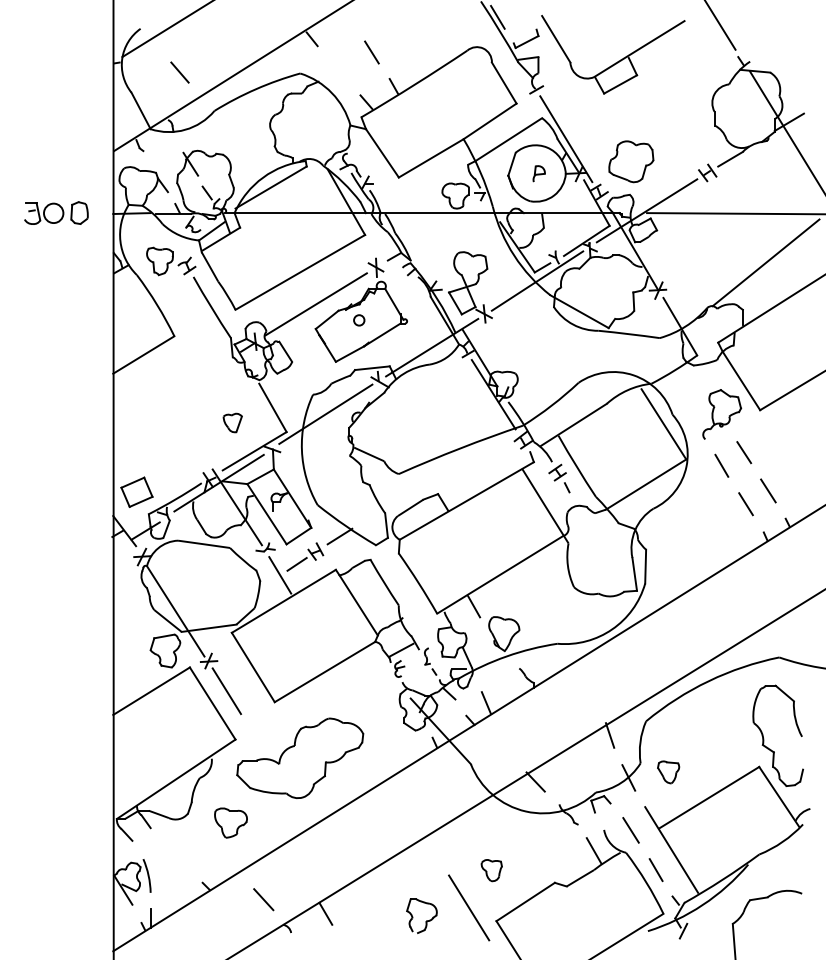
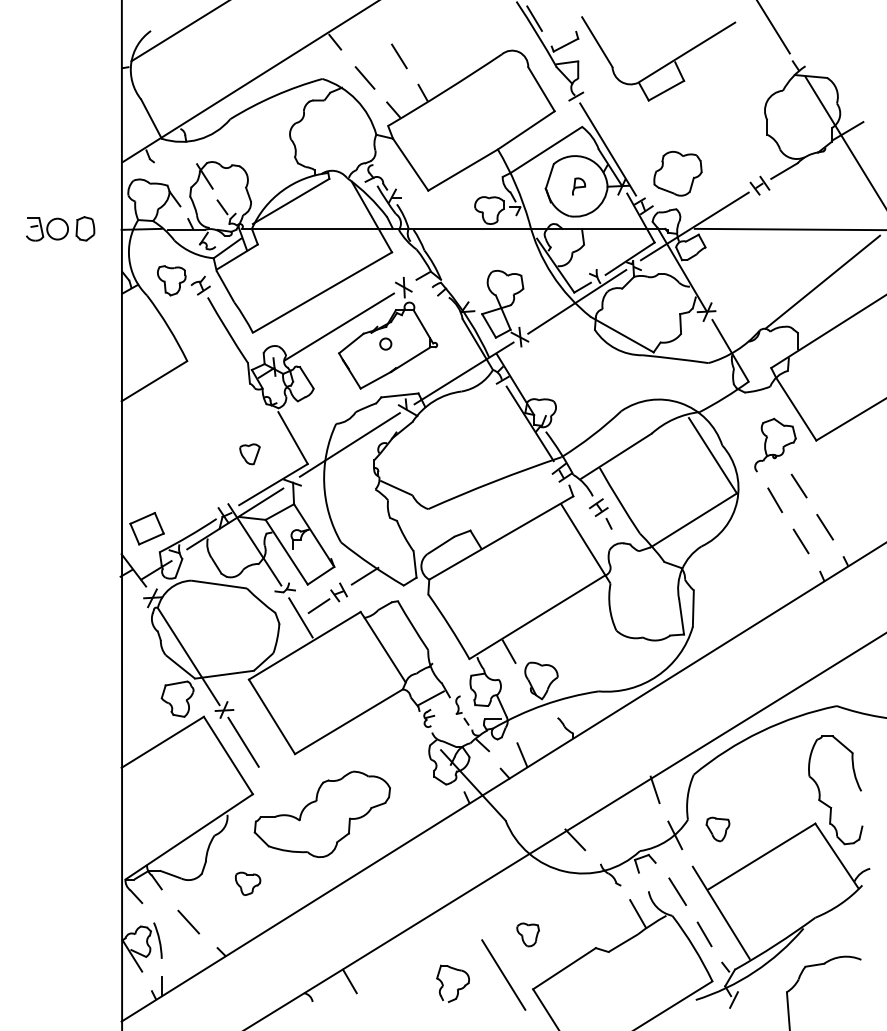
line: (179, 72) -> (364, 77), moved
part: (230, 822) -> (247, 883), size x0.71
line: (263, 899) -> (188, 921), moved

